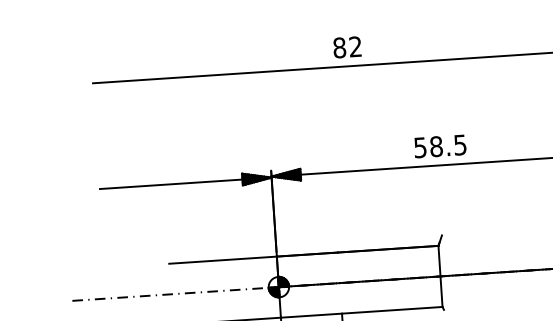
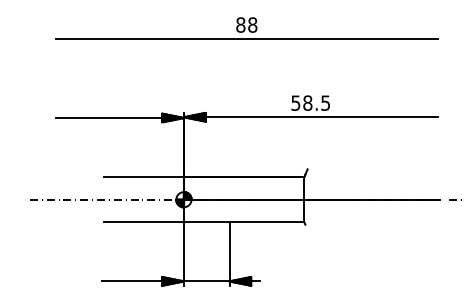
text: (355, 46) -> (252, 24), 82 -> 88

